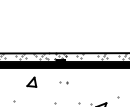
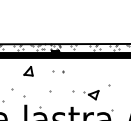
part: (63, 83) -> (58, 72), size x1.6

